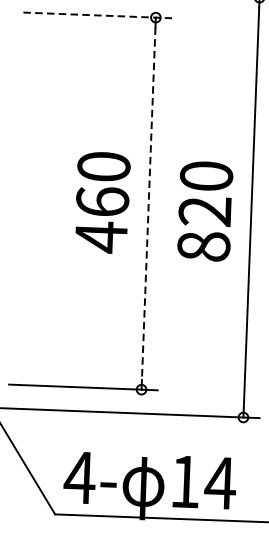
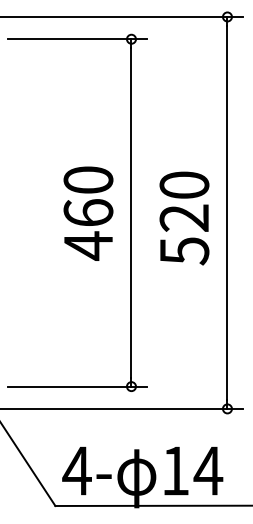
line: (98, 15) -> (77, 39), dashed -> solid
line: (148, 203) -> (131, 212), dashed -> solid
text: (203, 247) -> (184, 251), 820 -> 520

